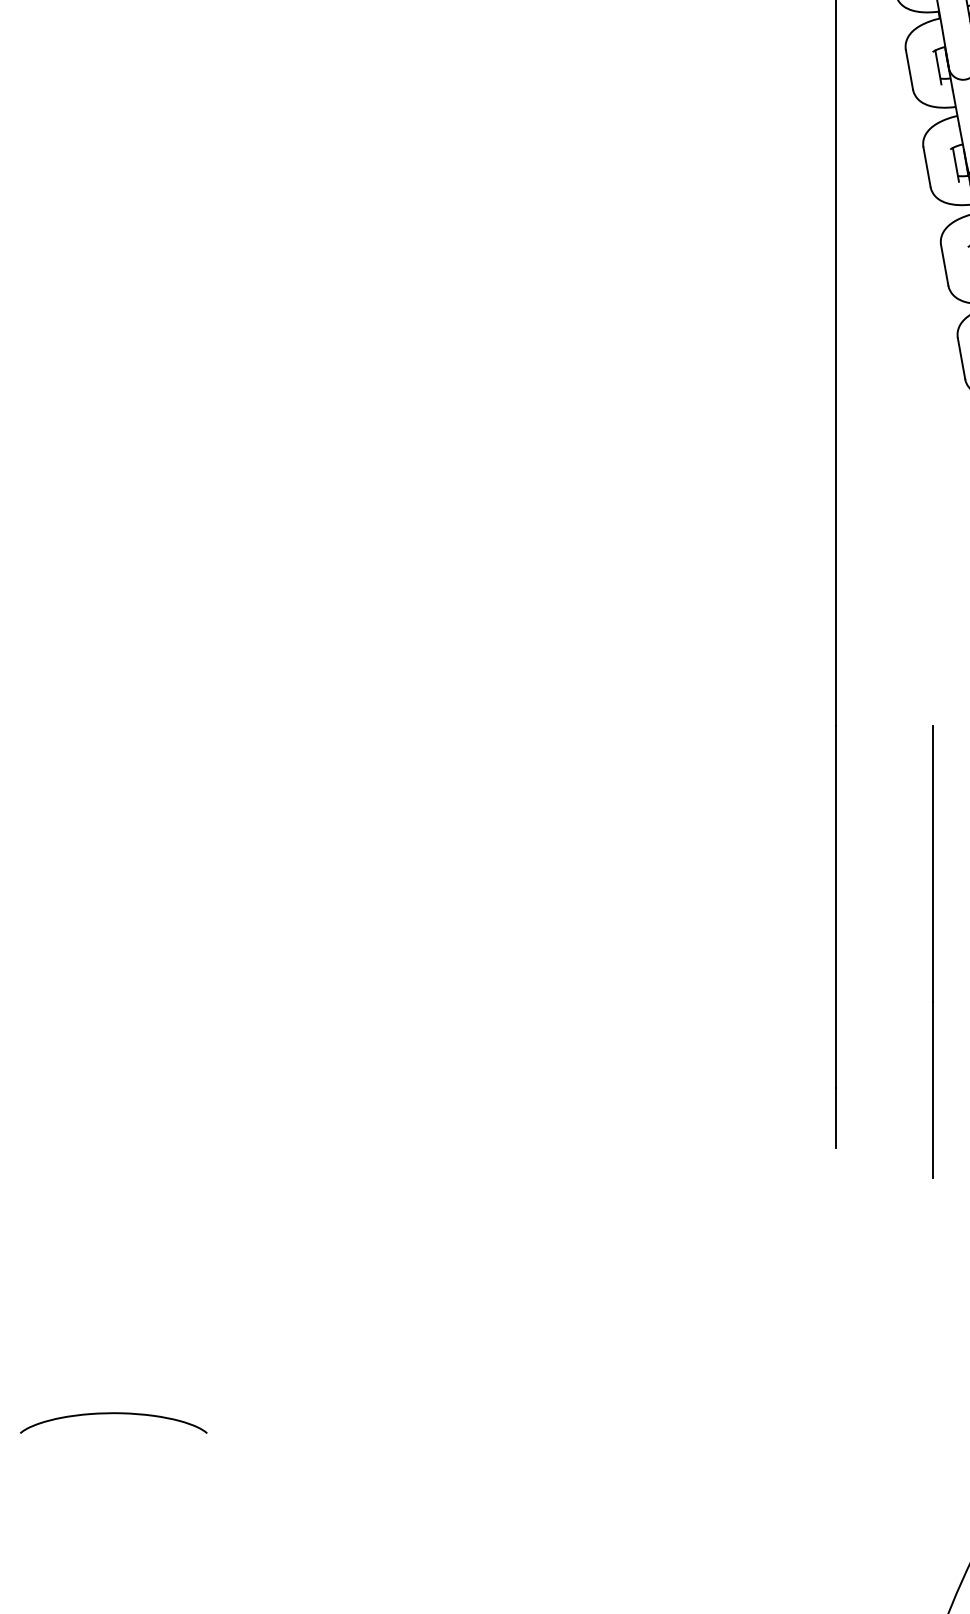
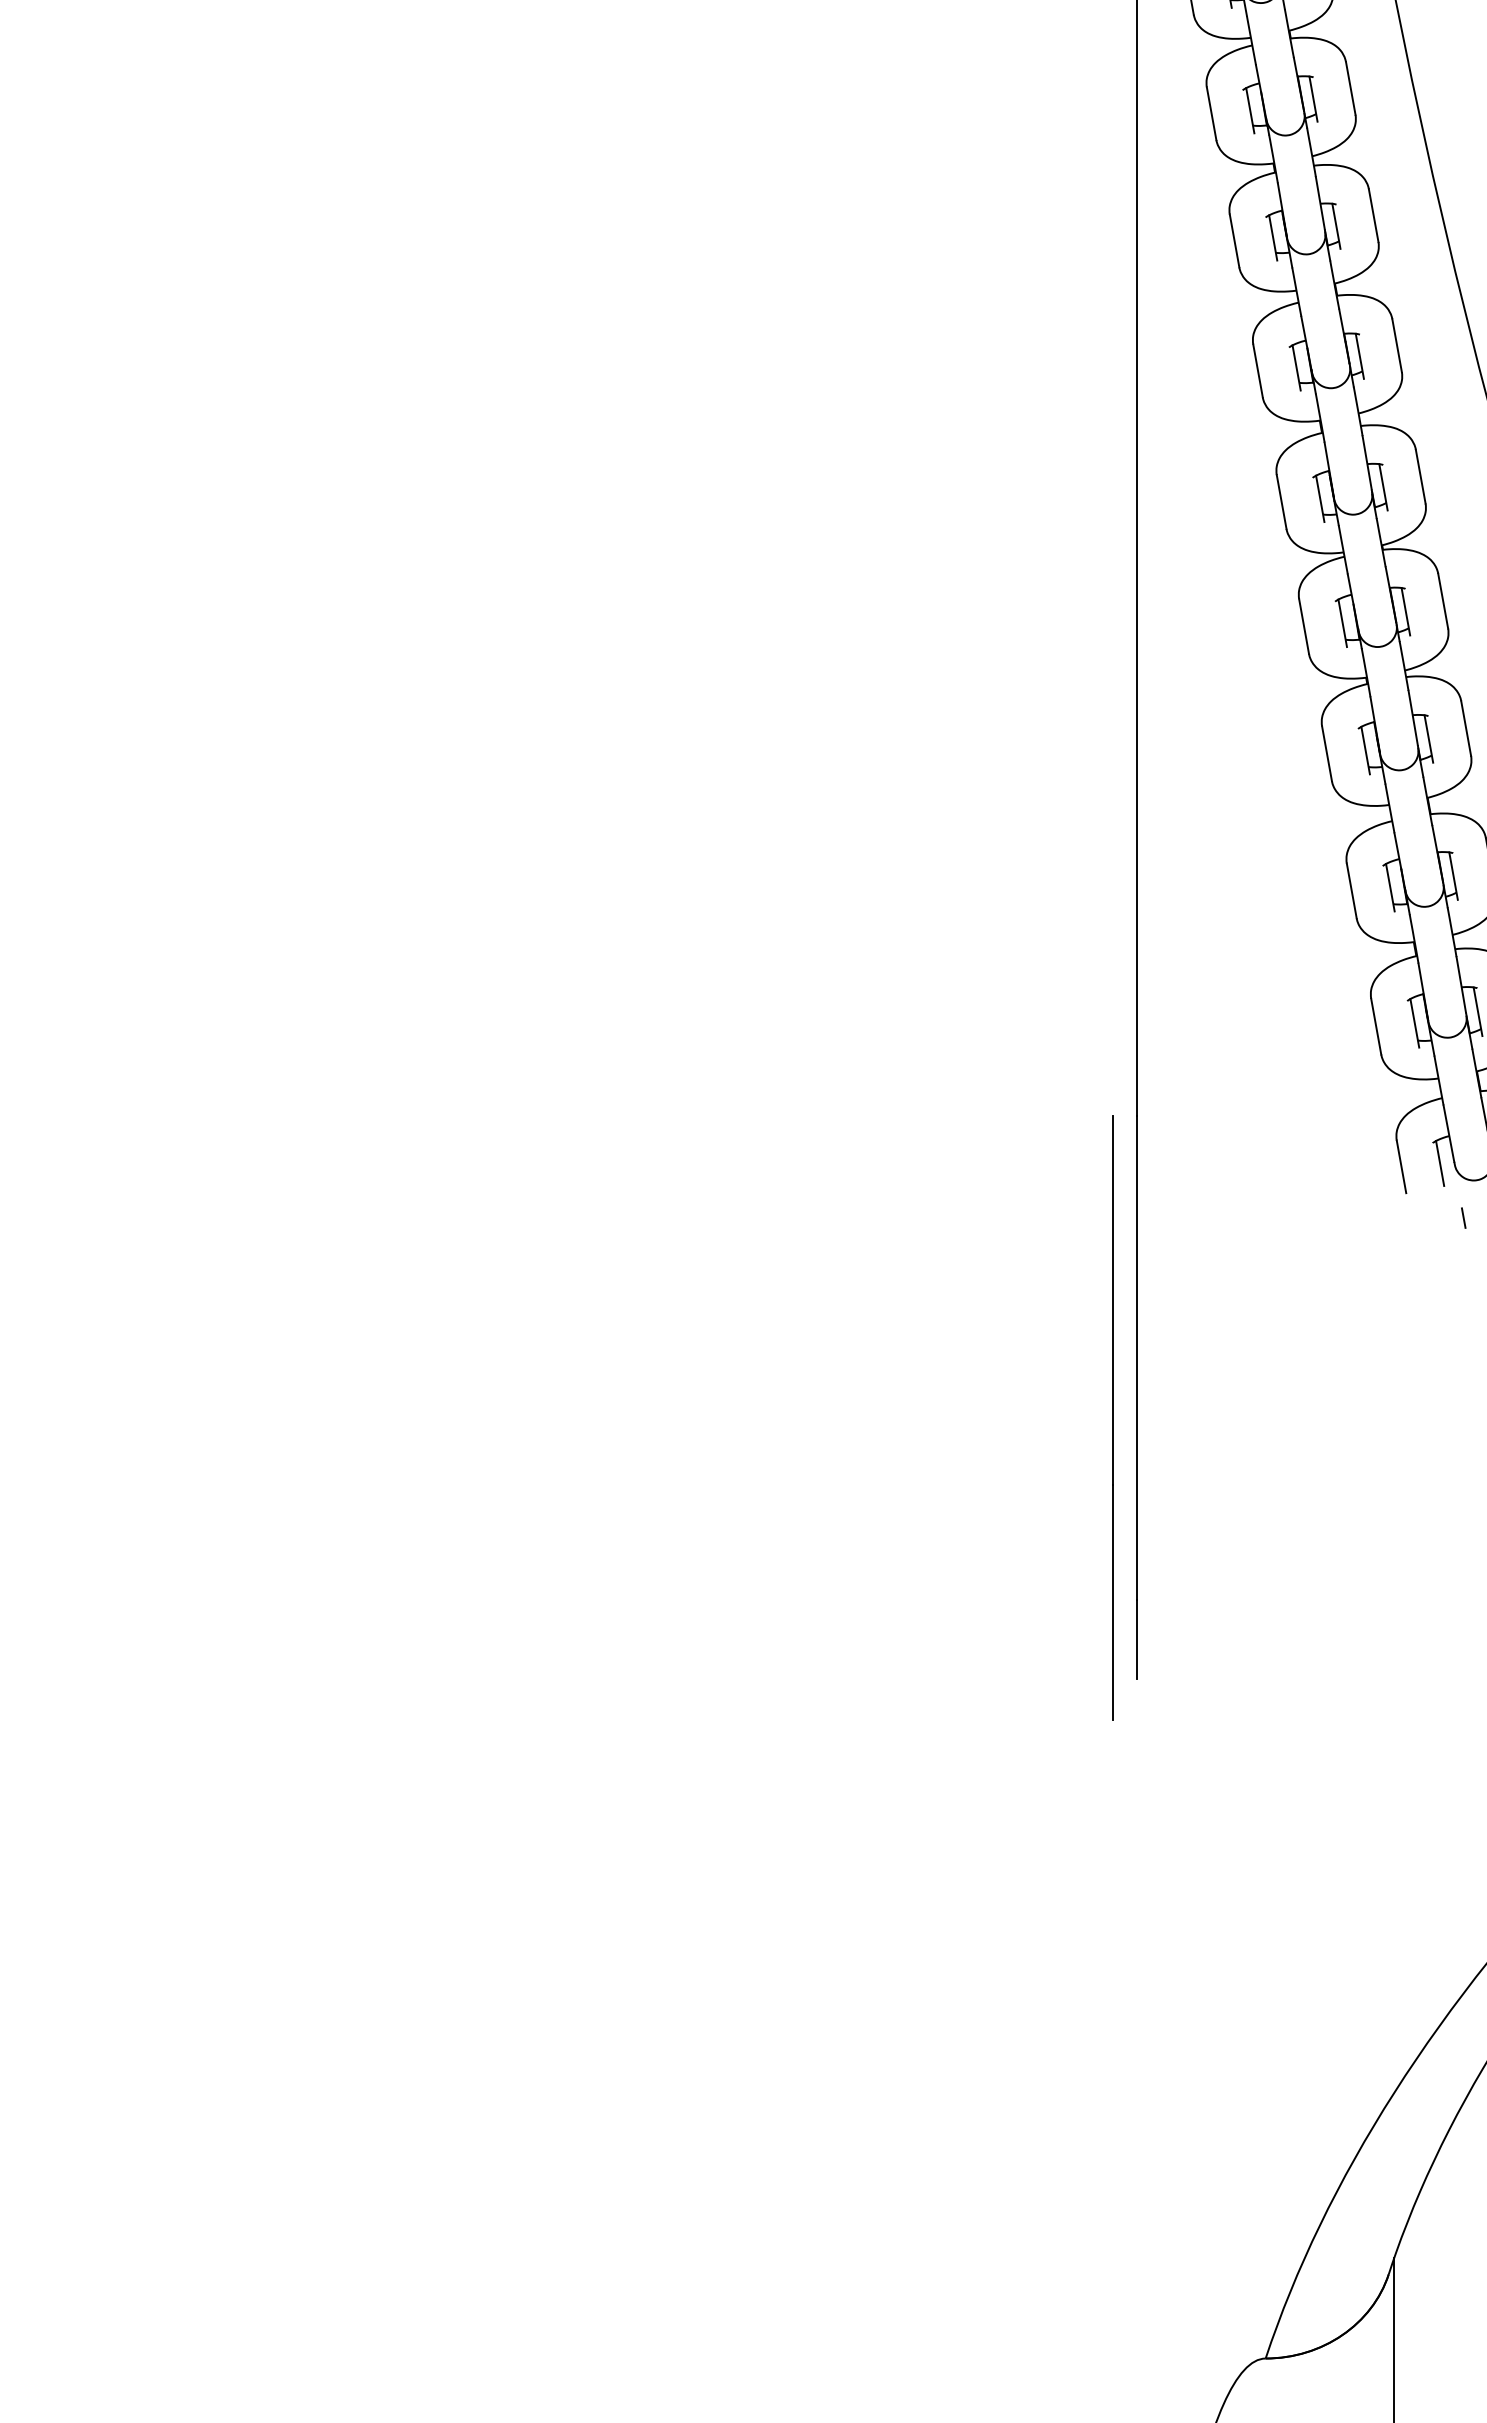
line: (932, 951) -> (1112, 1417), moved
curve: (113, 1413) -> (172, 2034), removed

